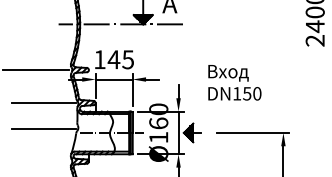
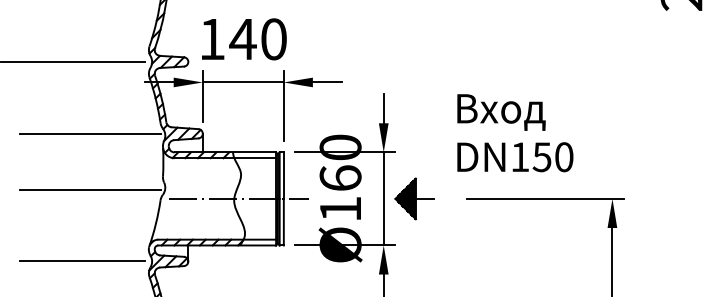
text: (128, 59) -> (274, 38), 145 -> 140
text: (234, 82) -> (514, 132), moved
line: (39, 161) -> (80, 261), added

